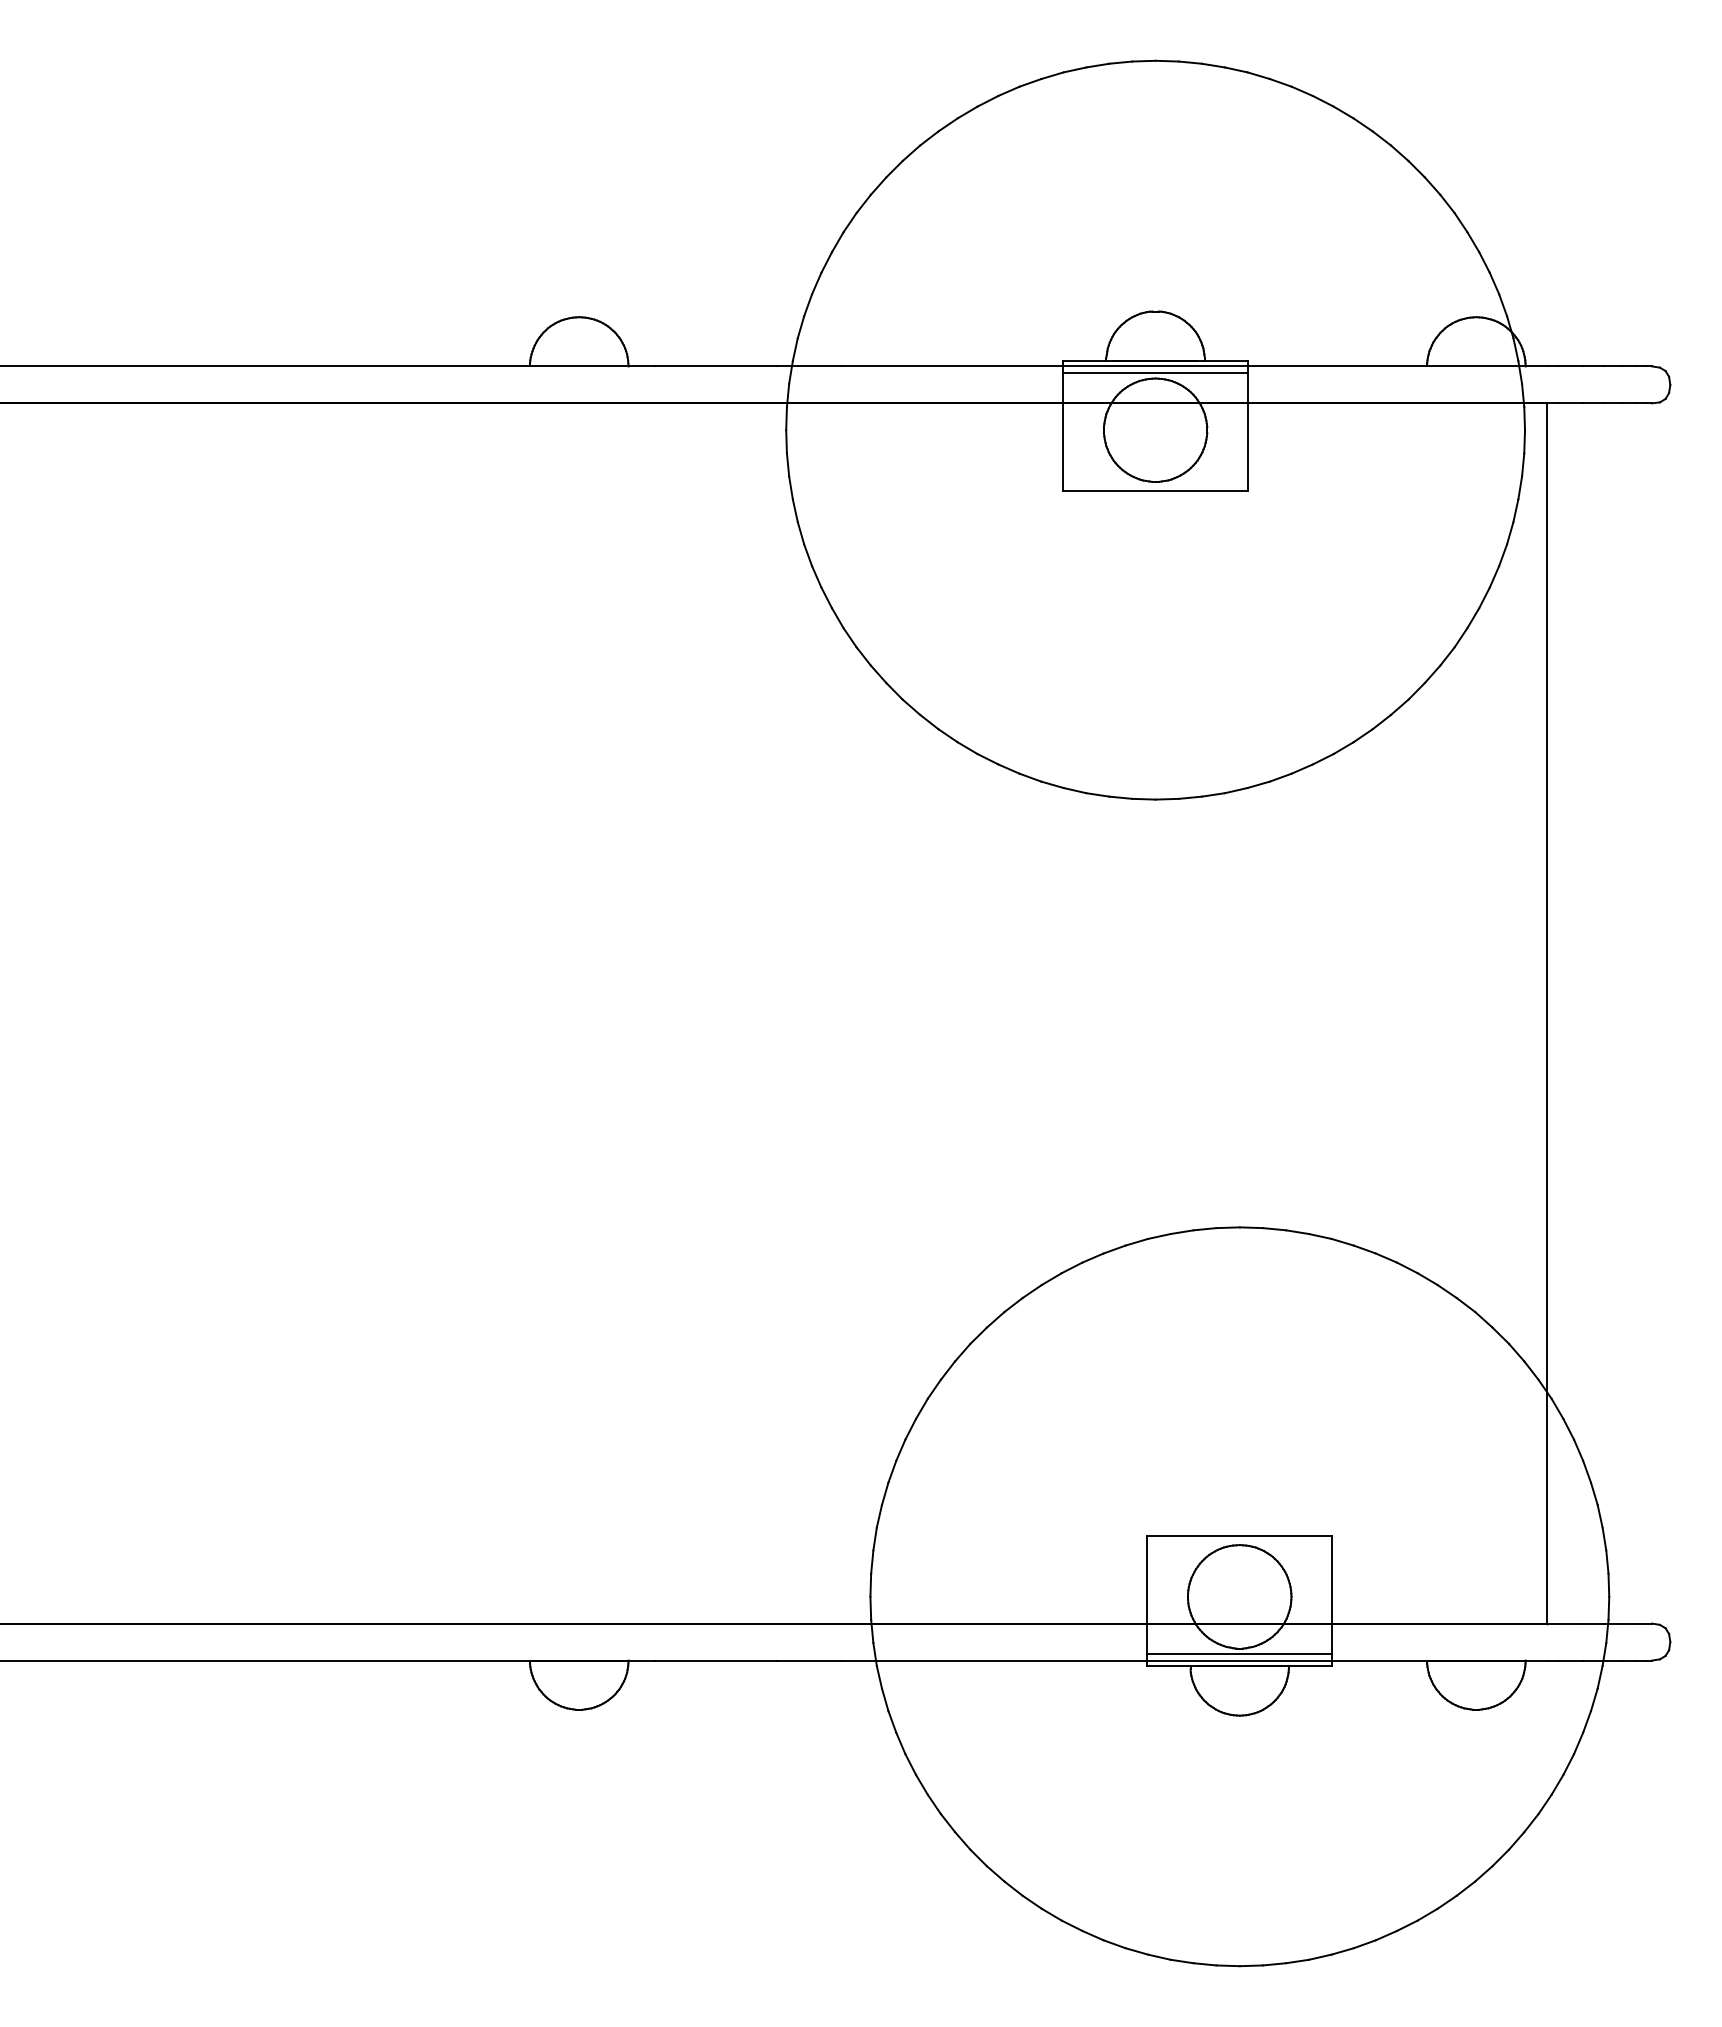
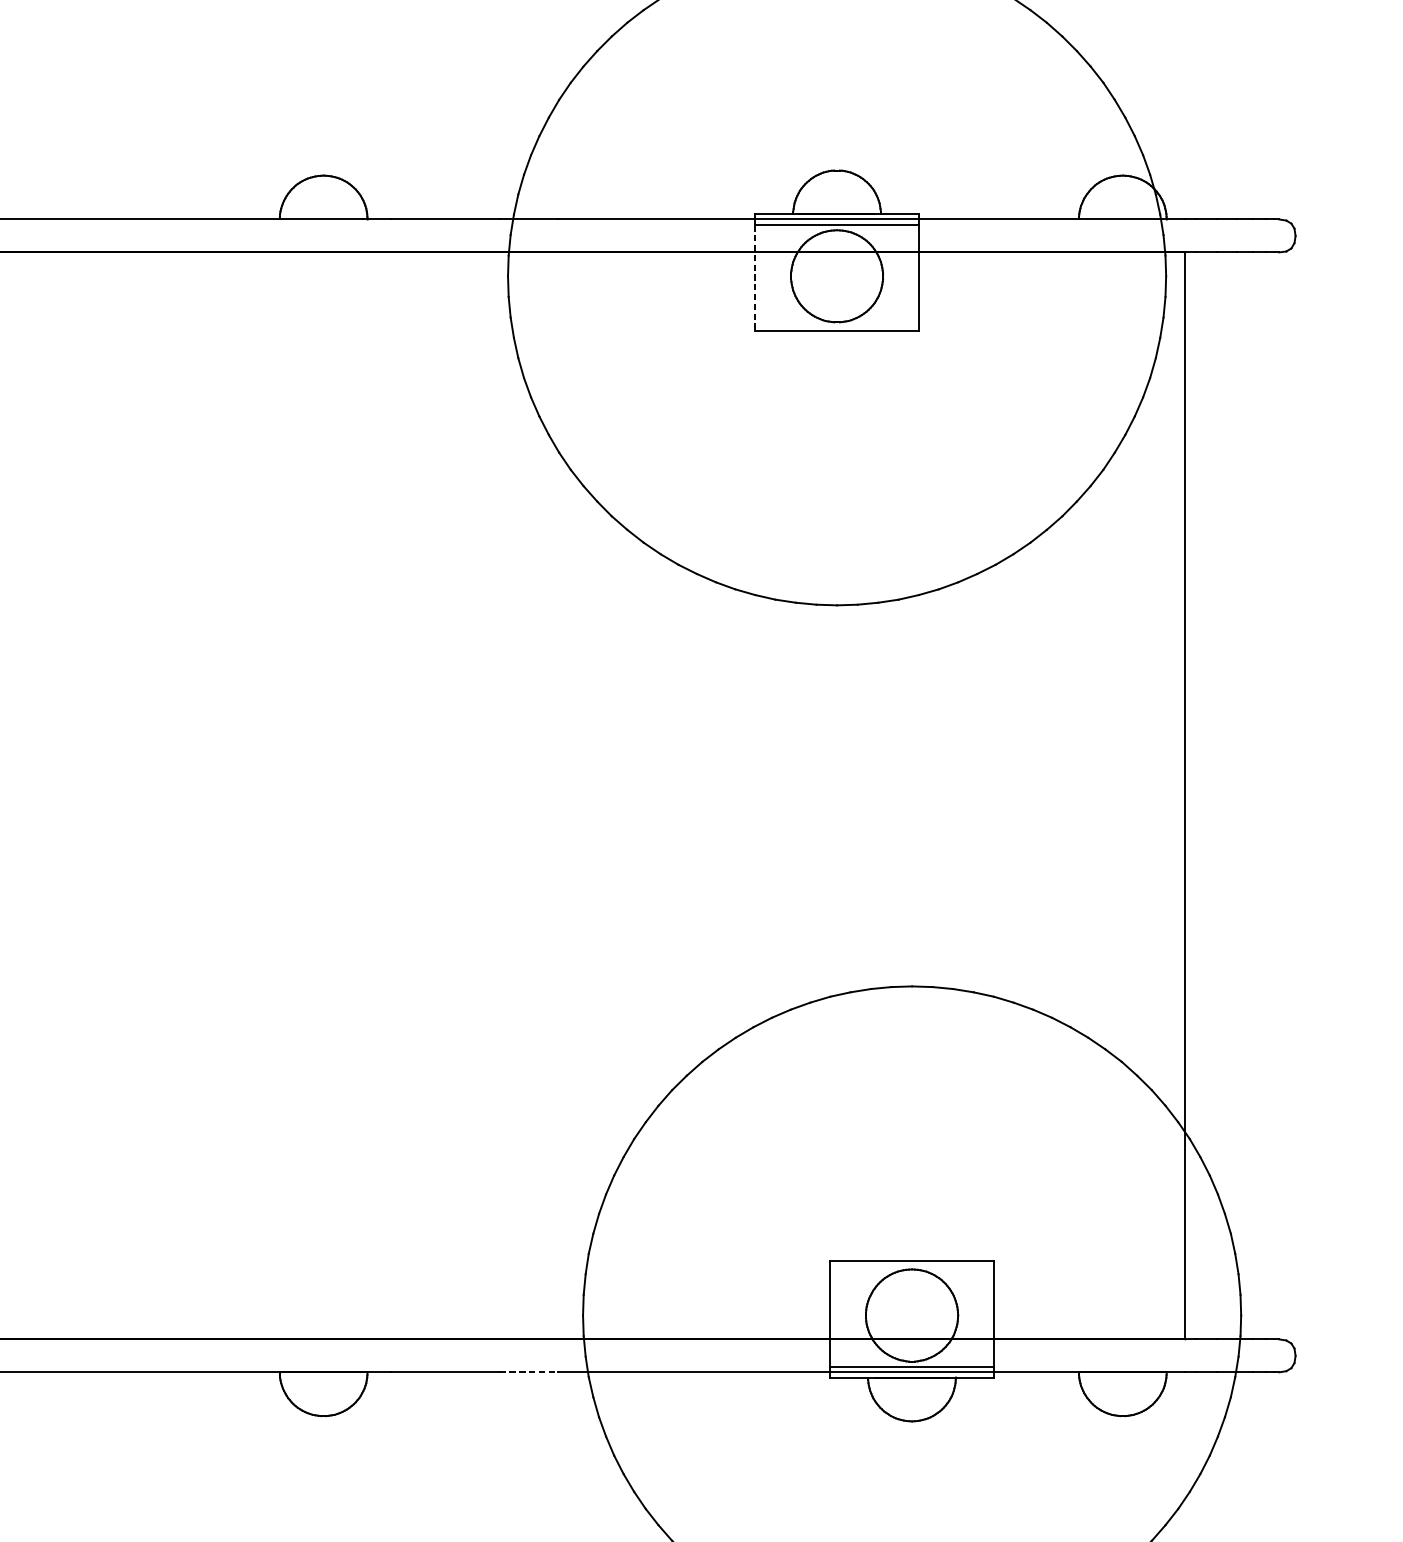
line: (1063, 432) -> (755, 278), solid -> dashed
line: (809, 1660) -> (528, 1372), solid -> dashed

